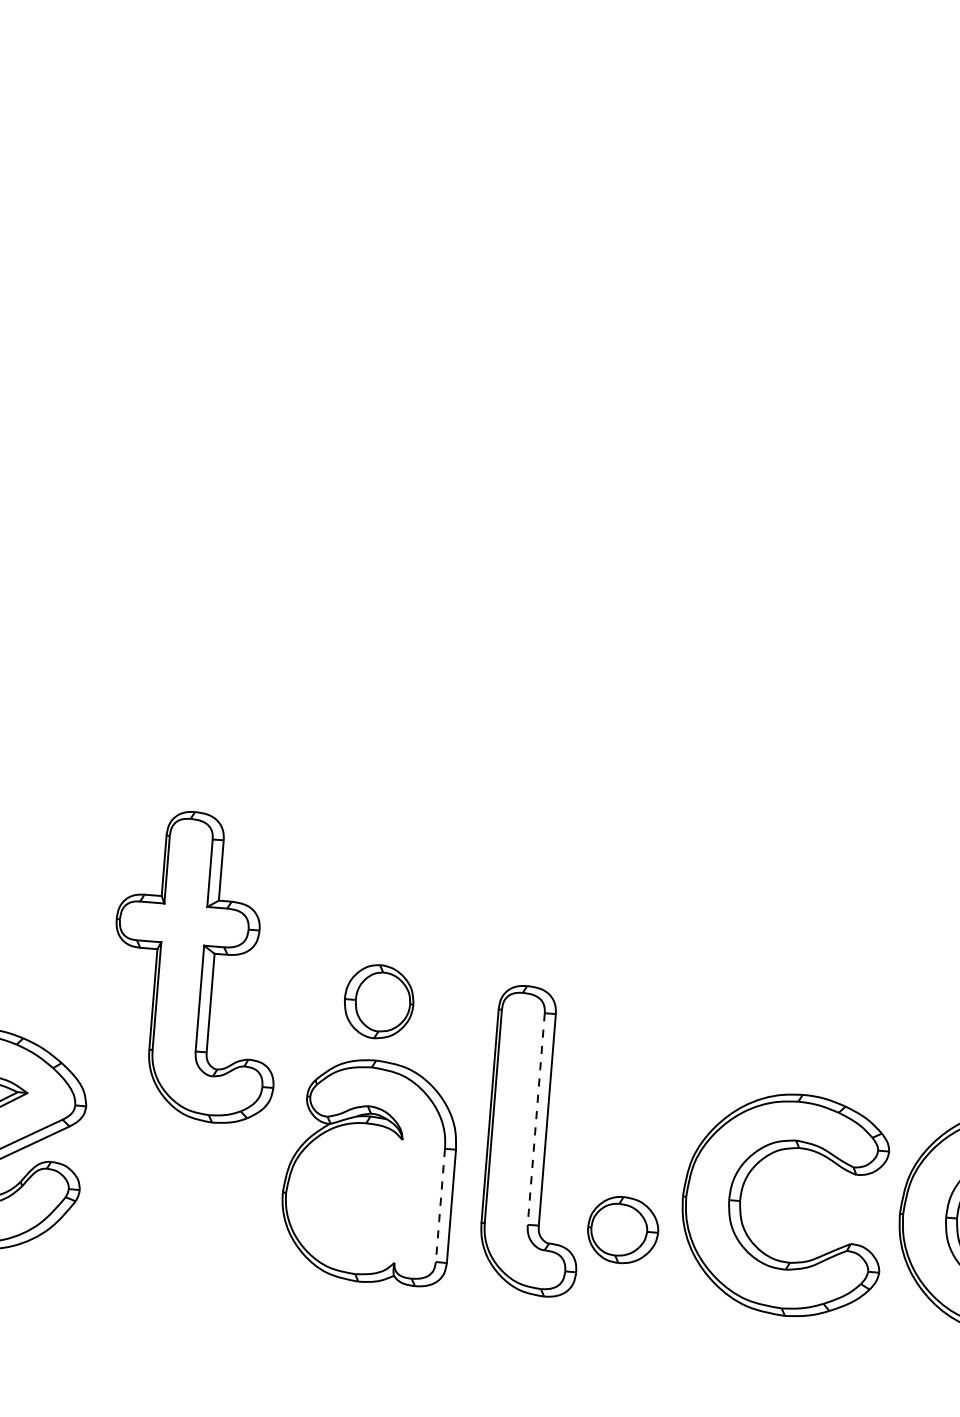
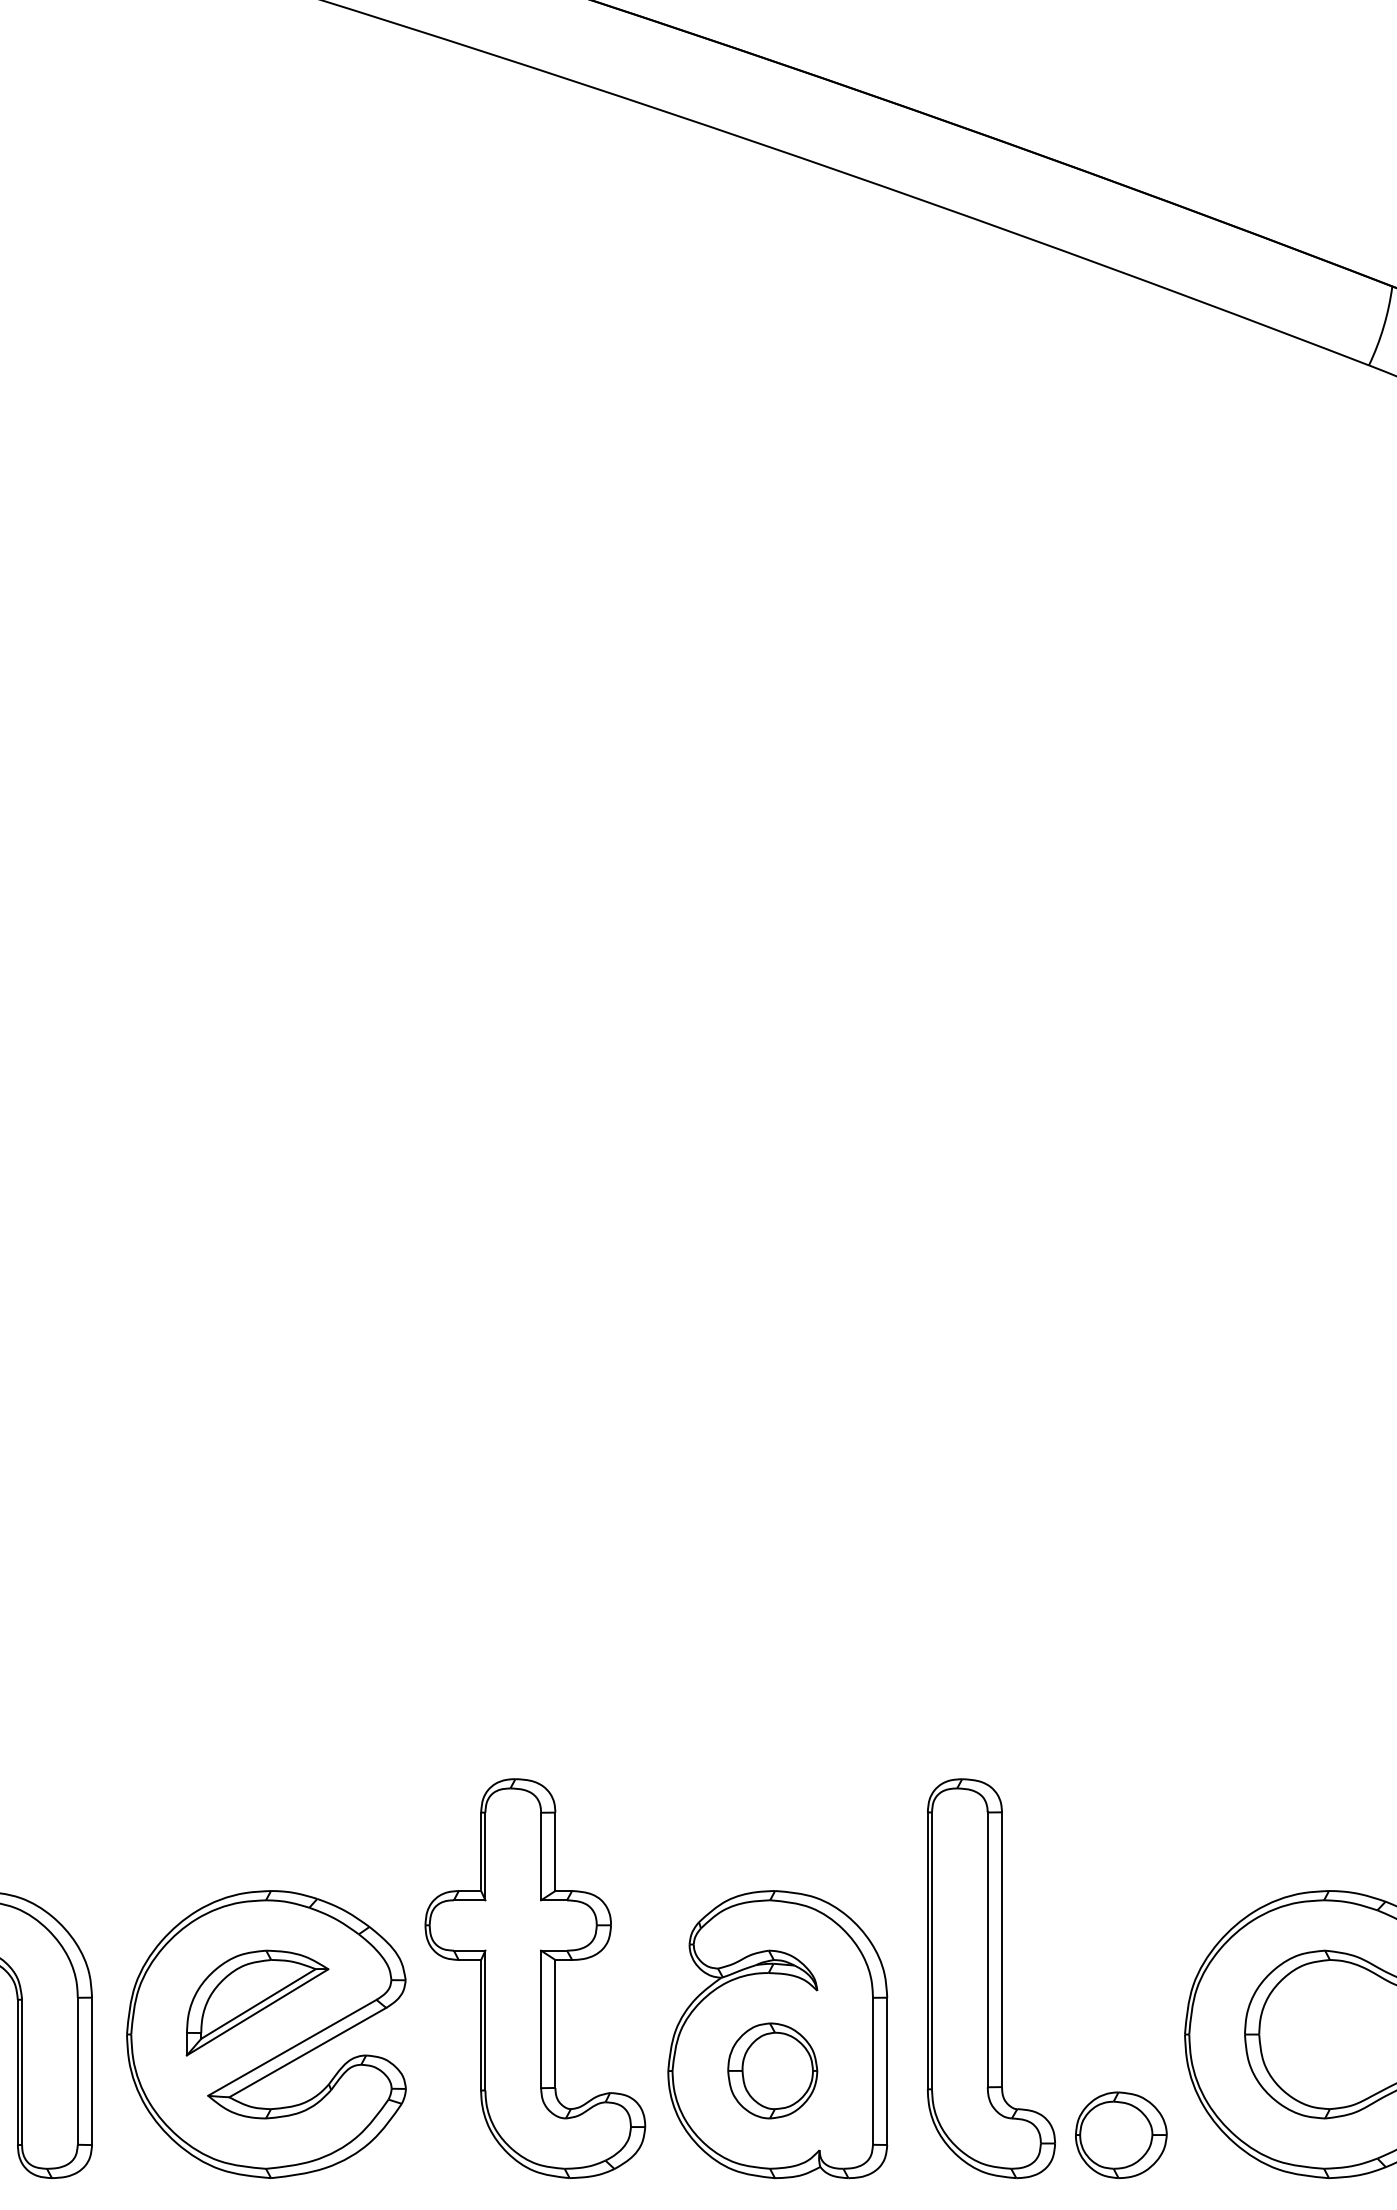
part: (198, 966) -> (535, 1978), moved
part: (378, 1001) -> (772, 2070), moved
line: (536, 1119) -> (987, 1950), dashed -> solid
line: (440, 1205) -> (872, 2071), dashed -> solid
part: (623, 1229) -> (1121, 2134), moved

